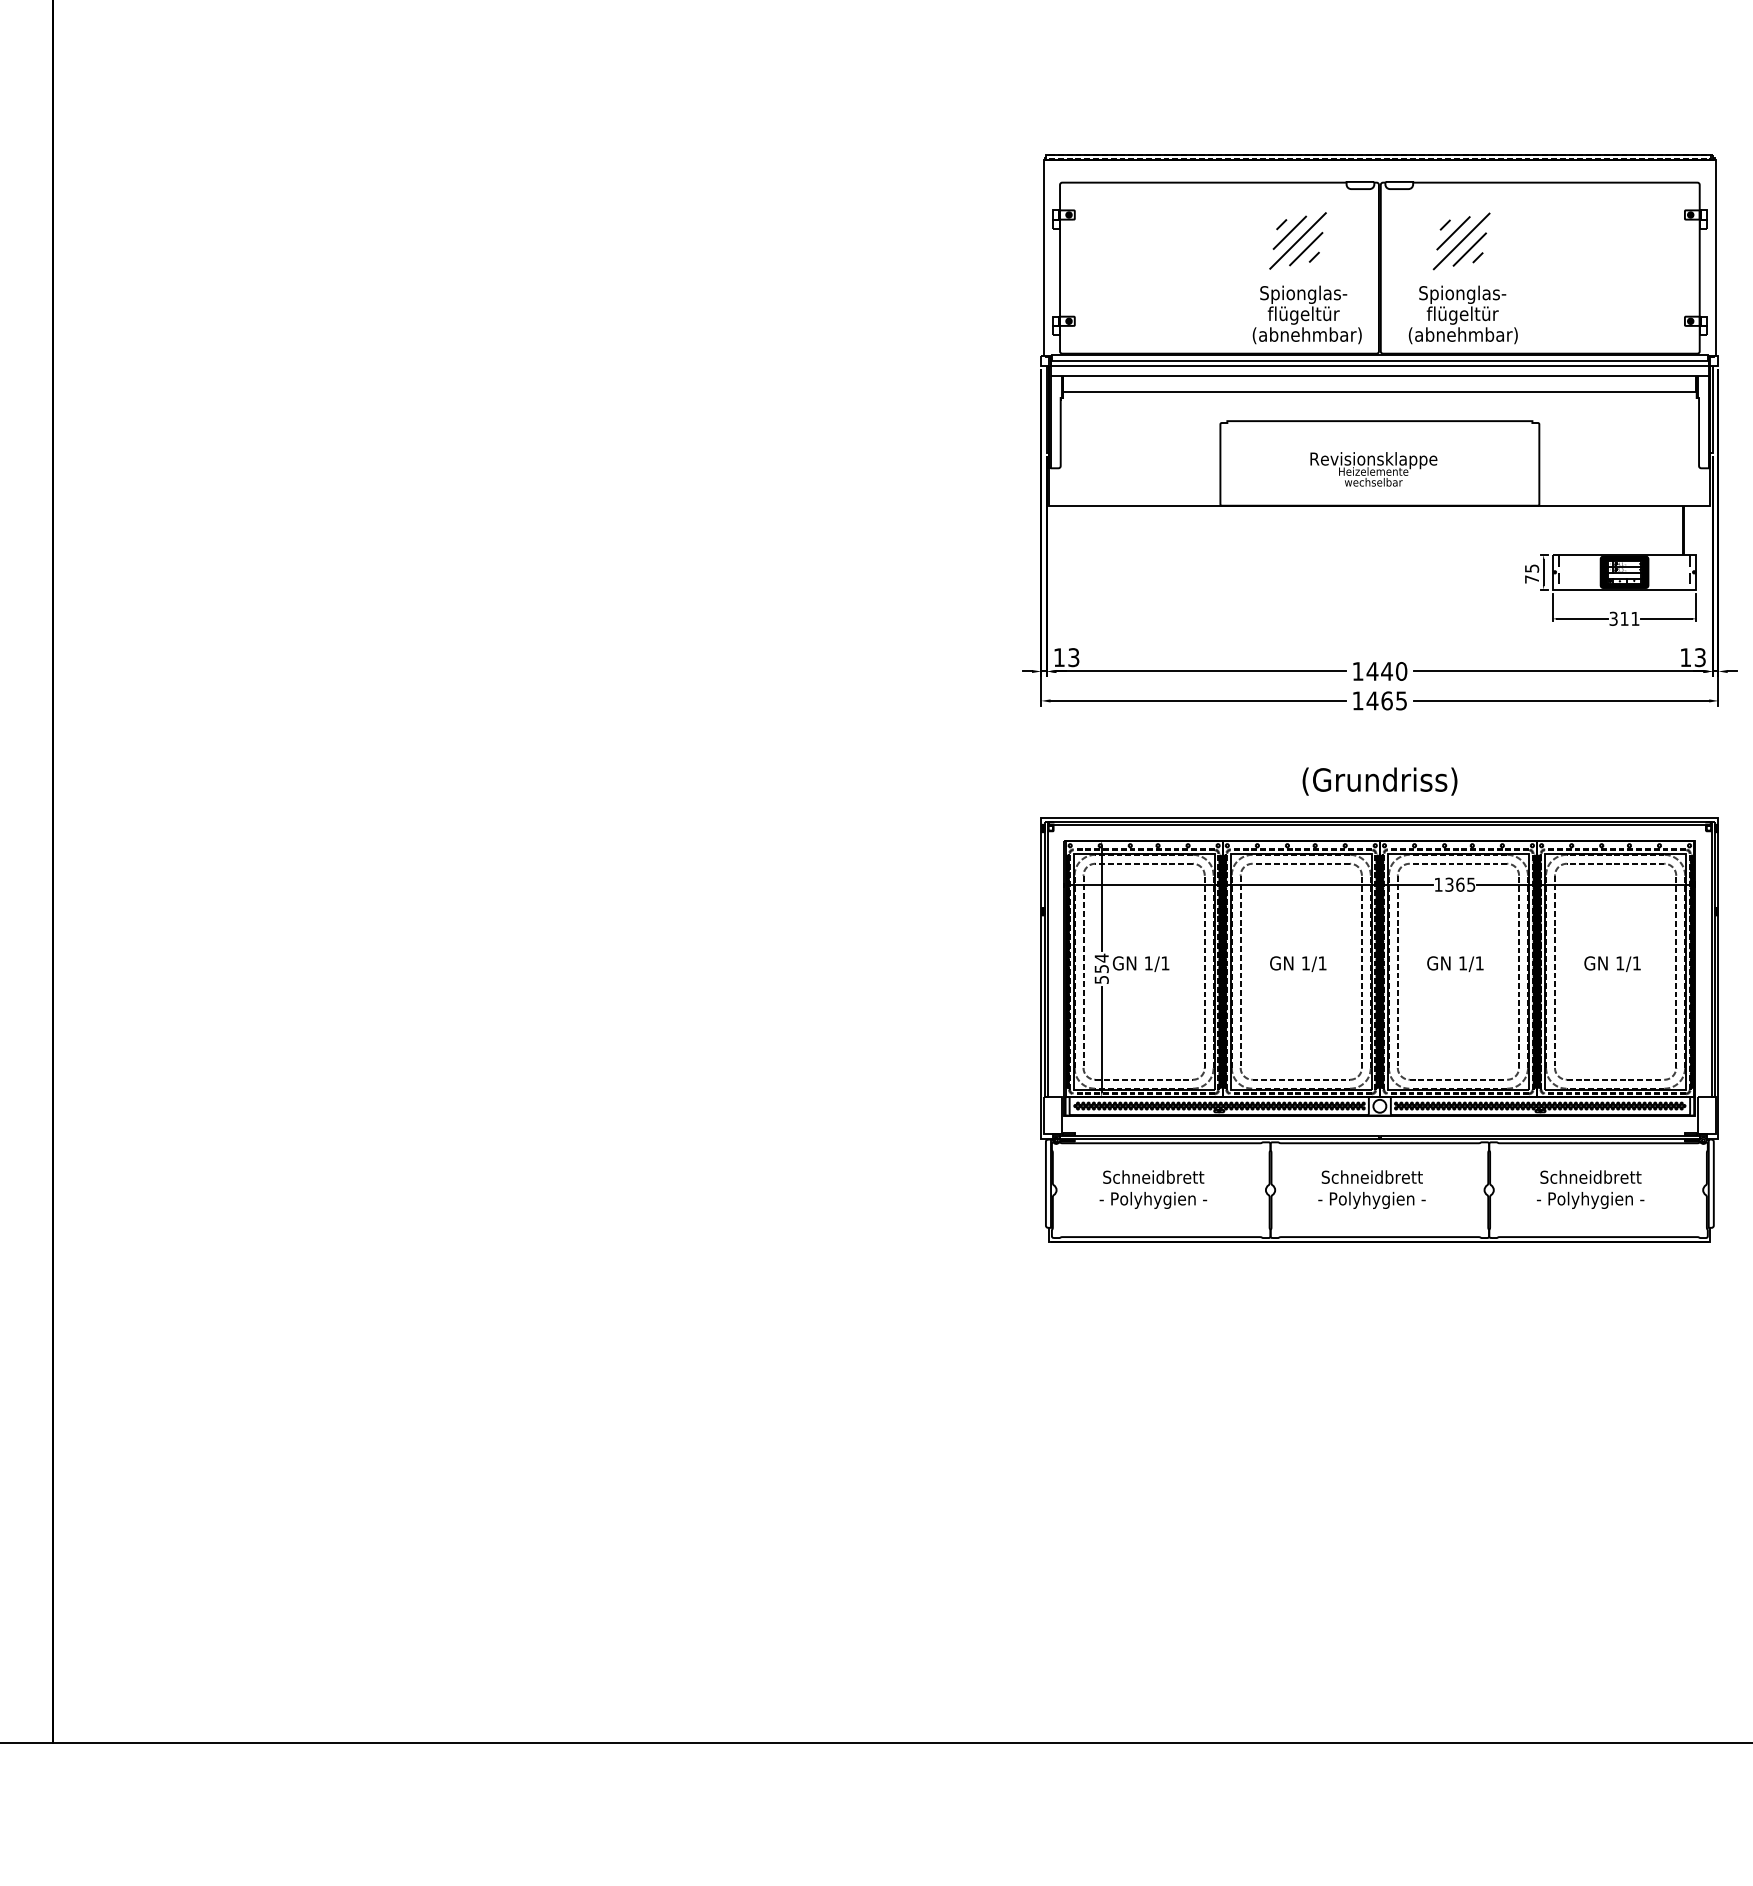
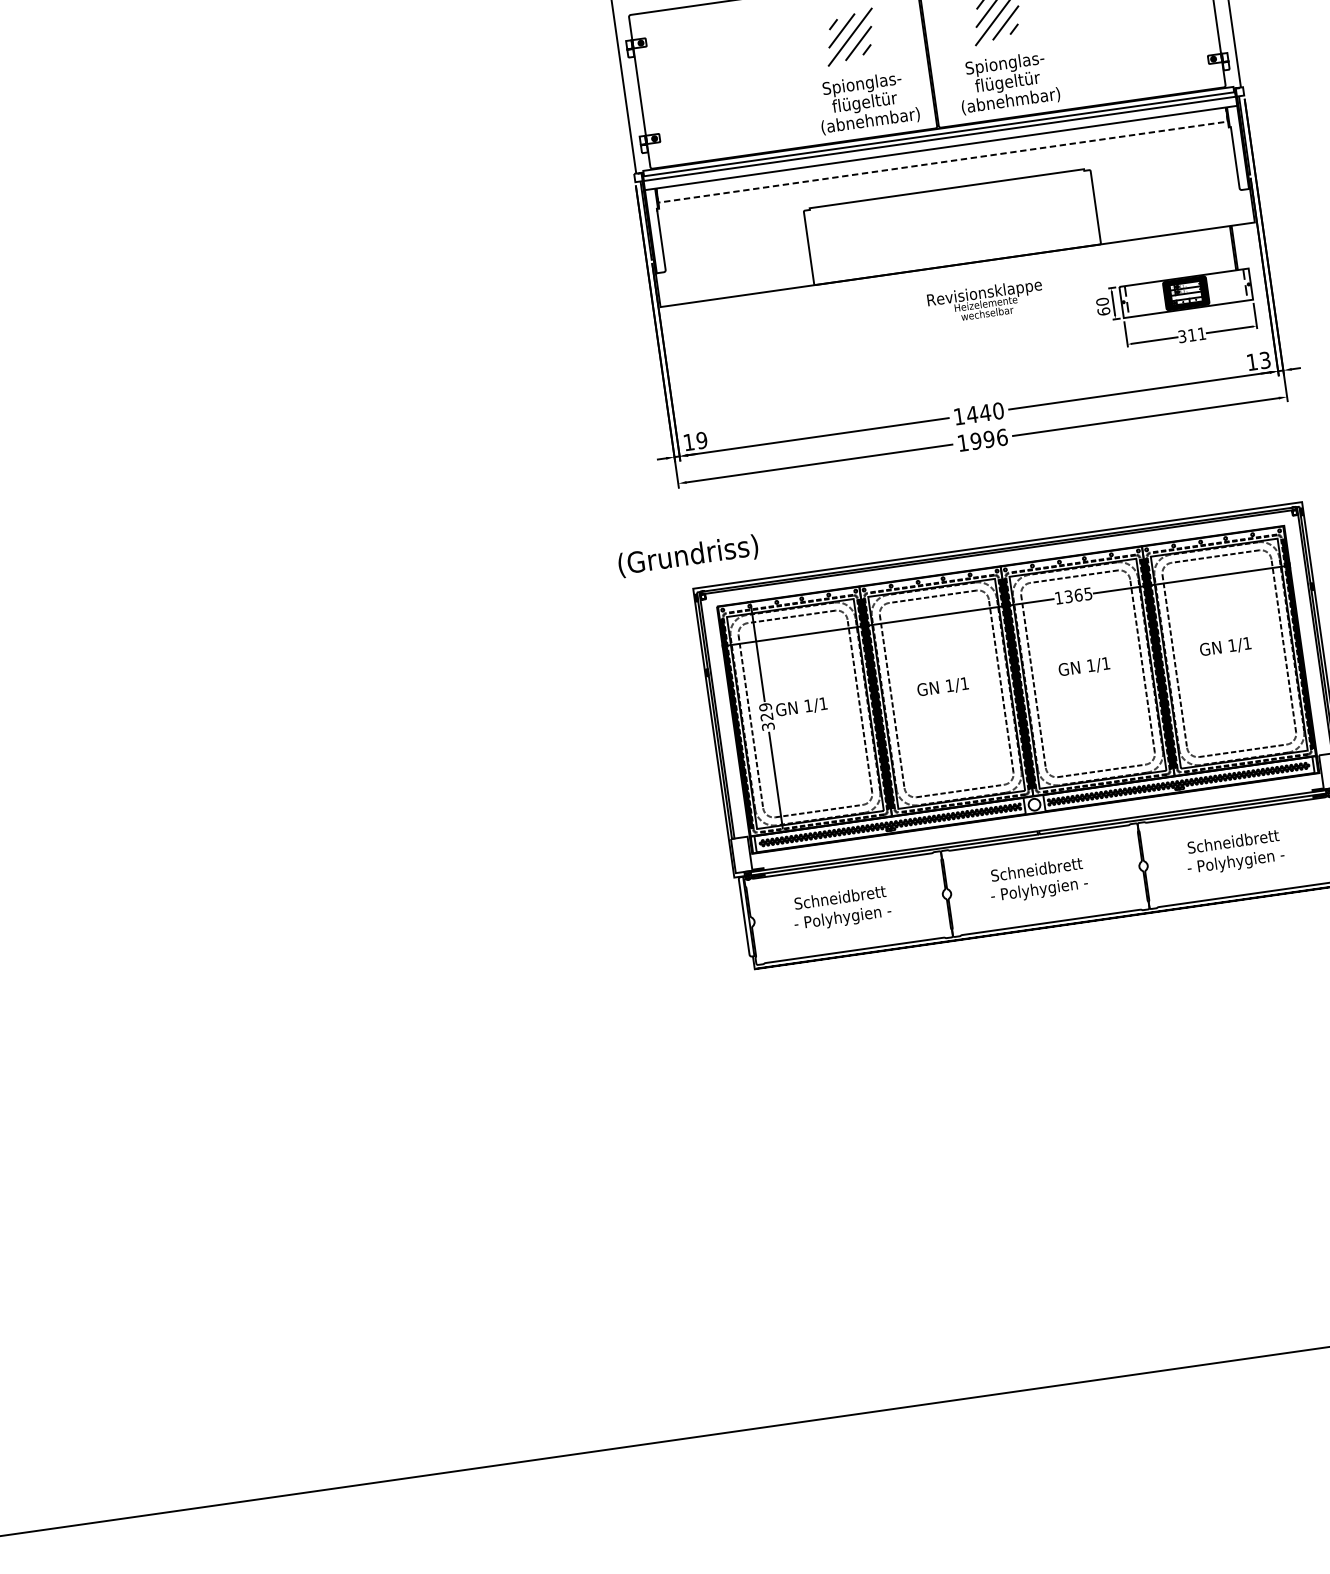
line: (1379, 391) -> (942, 162), solid -> dashed
text: (1373, 469) -> (985, 301), moved
text: (1531, 573) -> (1102, 306), 75 -> 60
text: (1073, 657) -> (701, 440), 13 -> 19
text: (1386, 700) -> (988, 439), 1465 -> 1996
text: (1379, 781) -> (687, 556), moved
text: (1101, 968) -> (766, 716), 554 -> 329

